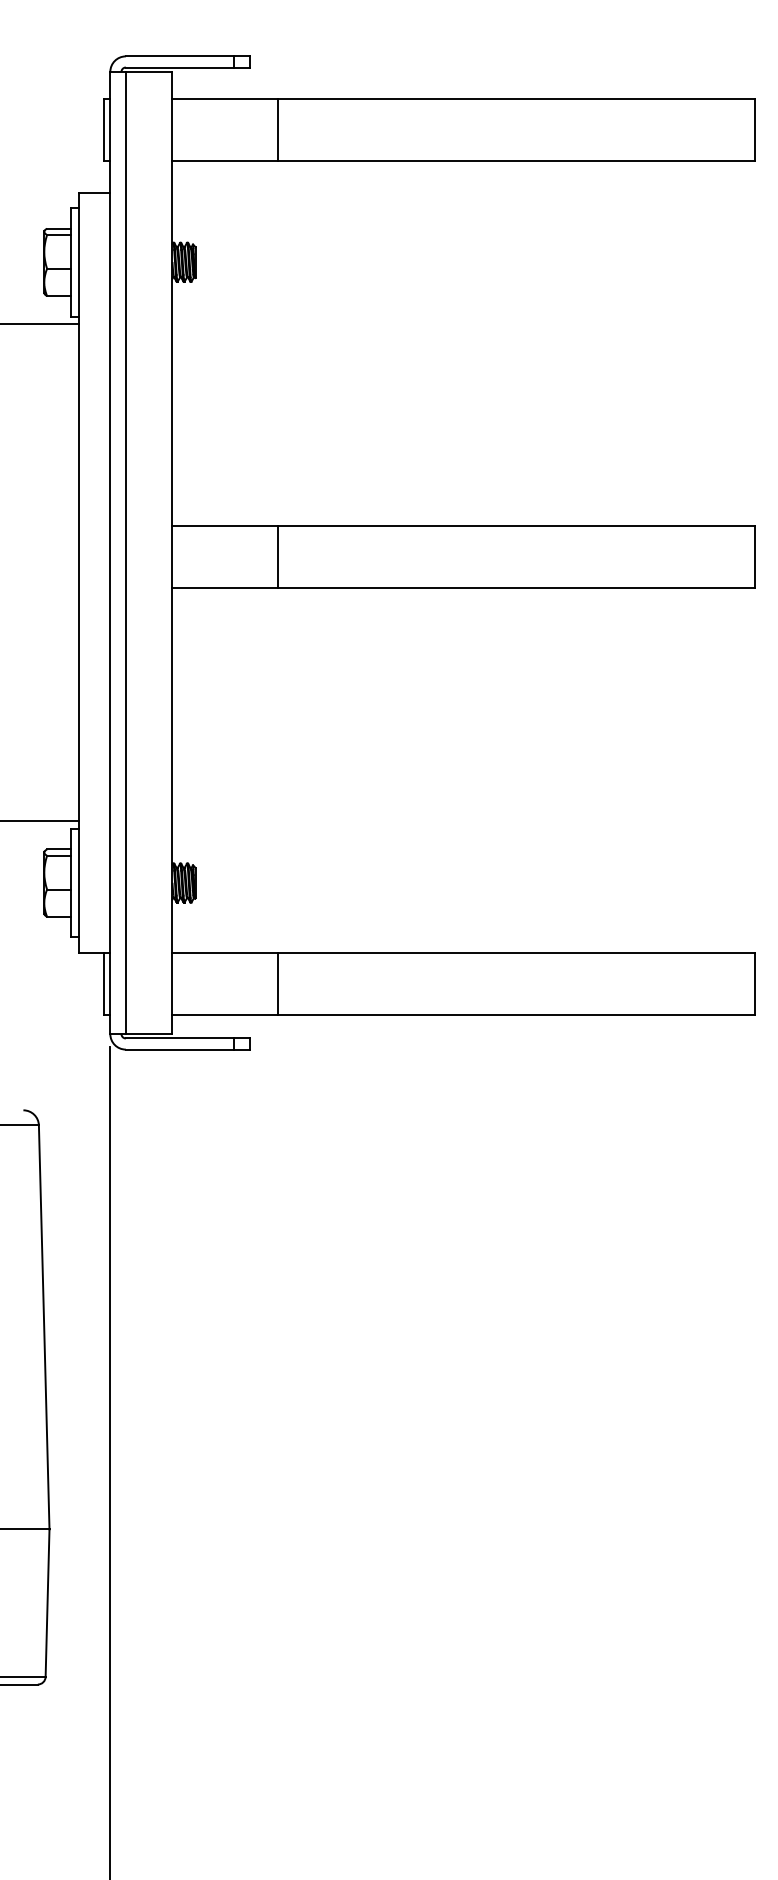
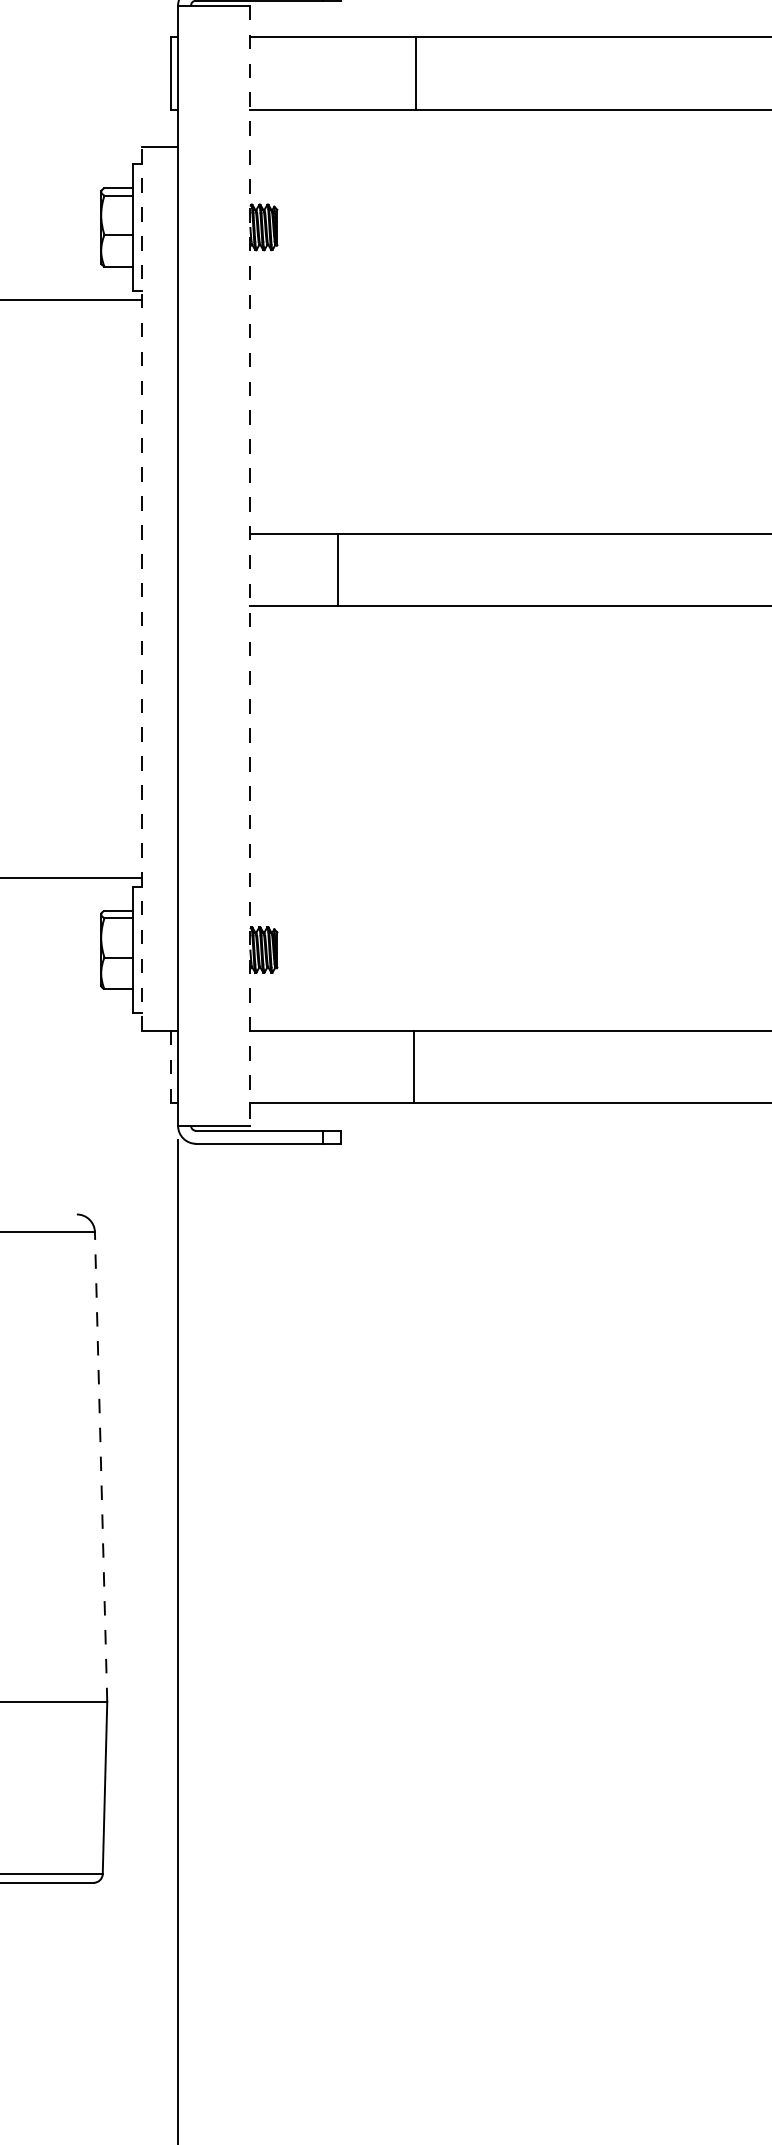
line: (278, 130) -> (415, 73), moved
line: (125, 552) -> (195, 565), removed
line: (172, 553) -> (250, 566), solid -> dashed
line: (278, 556) -> (337, 569), moved
line: (79, 572) -> (142, 588), solid -> dashed
line: (104, 983) -> (171, 1066), solid -> dashed
line: (278, 983) -> (414, 1066), moved
line: (44, 1326) -> (101, 1466), solid -> dashed

